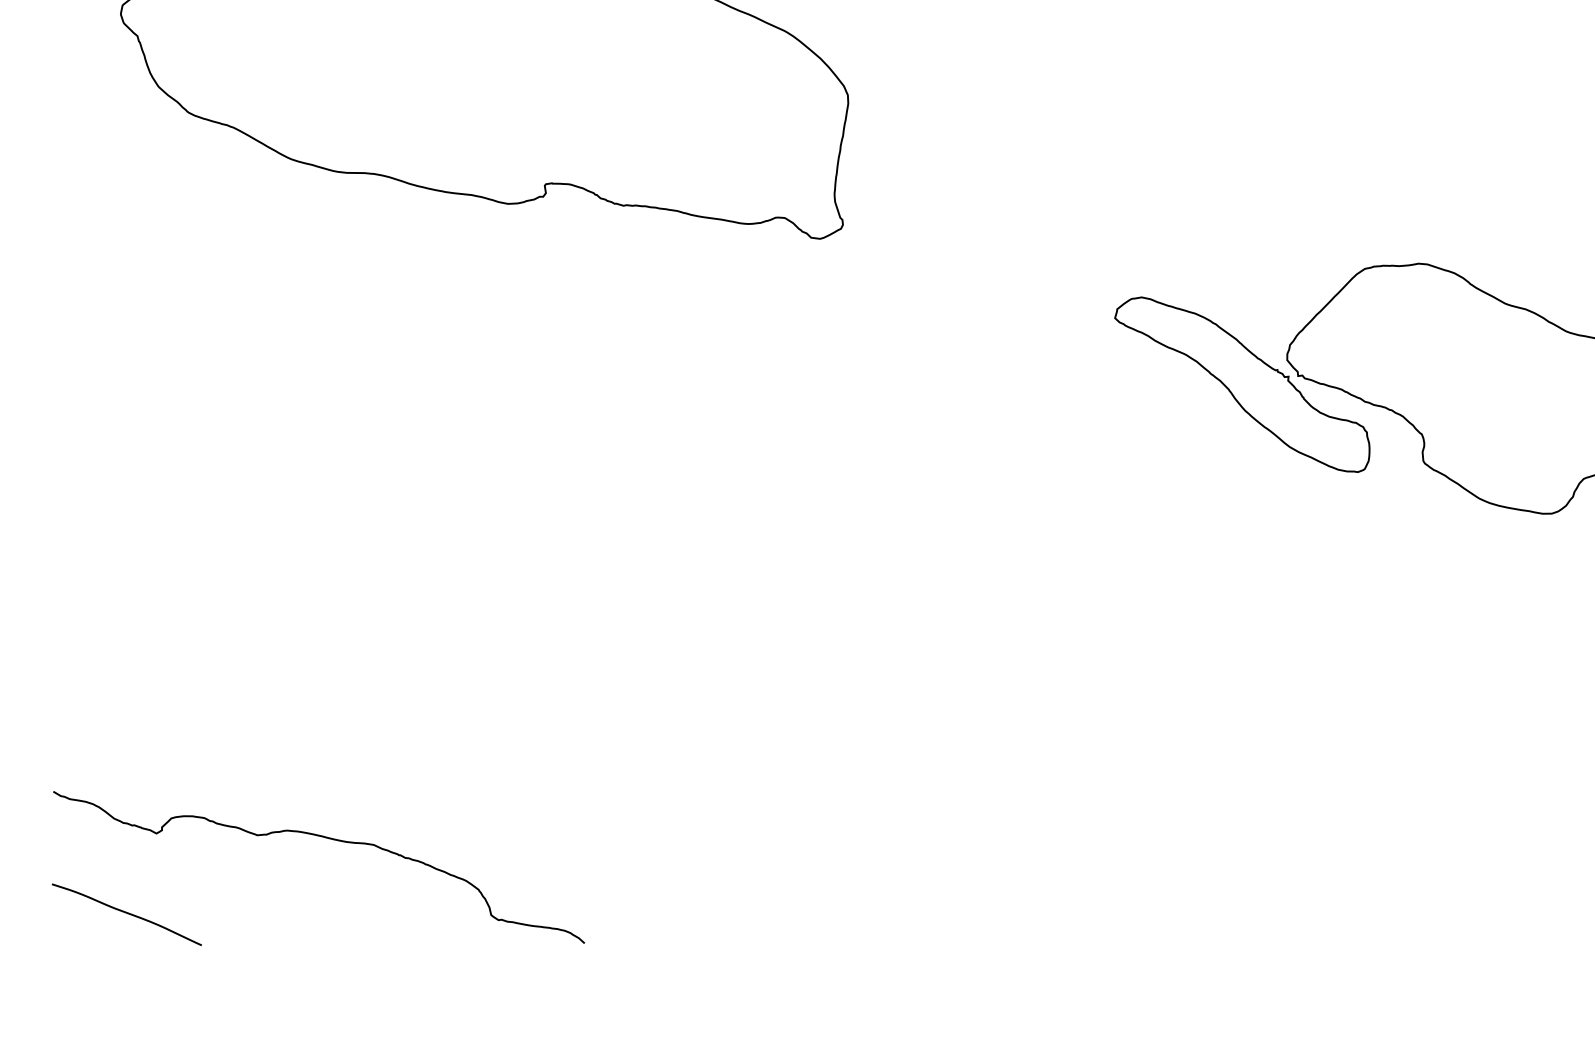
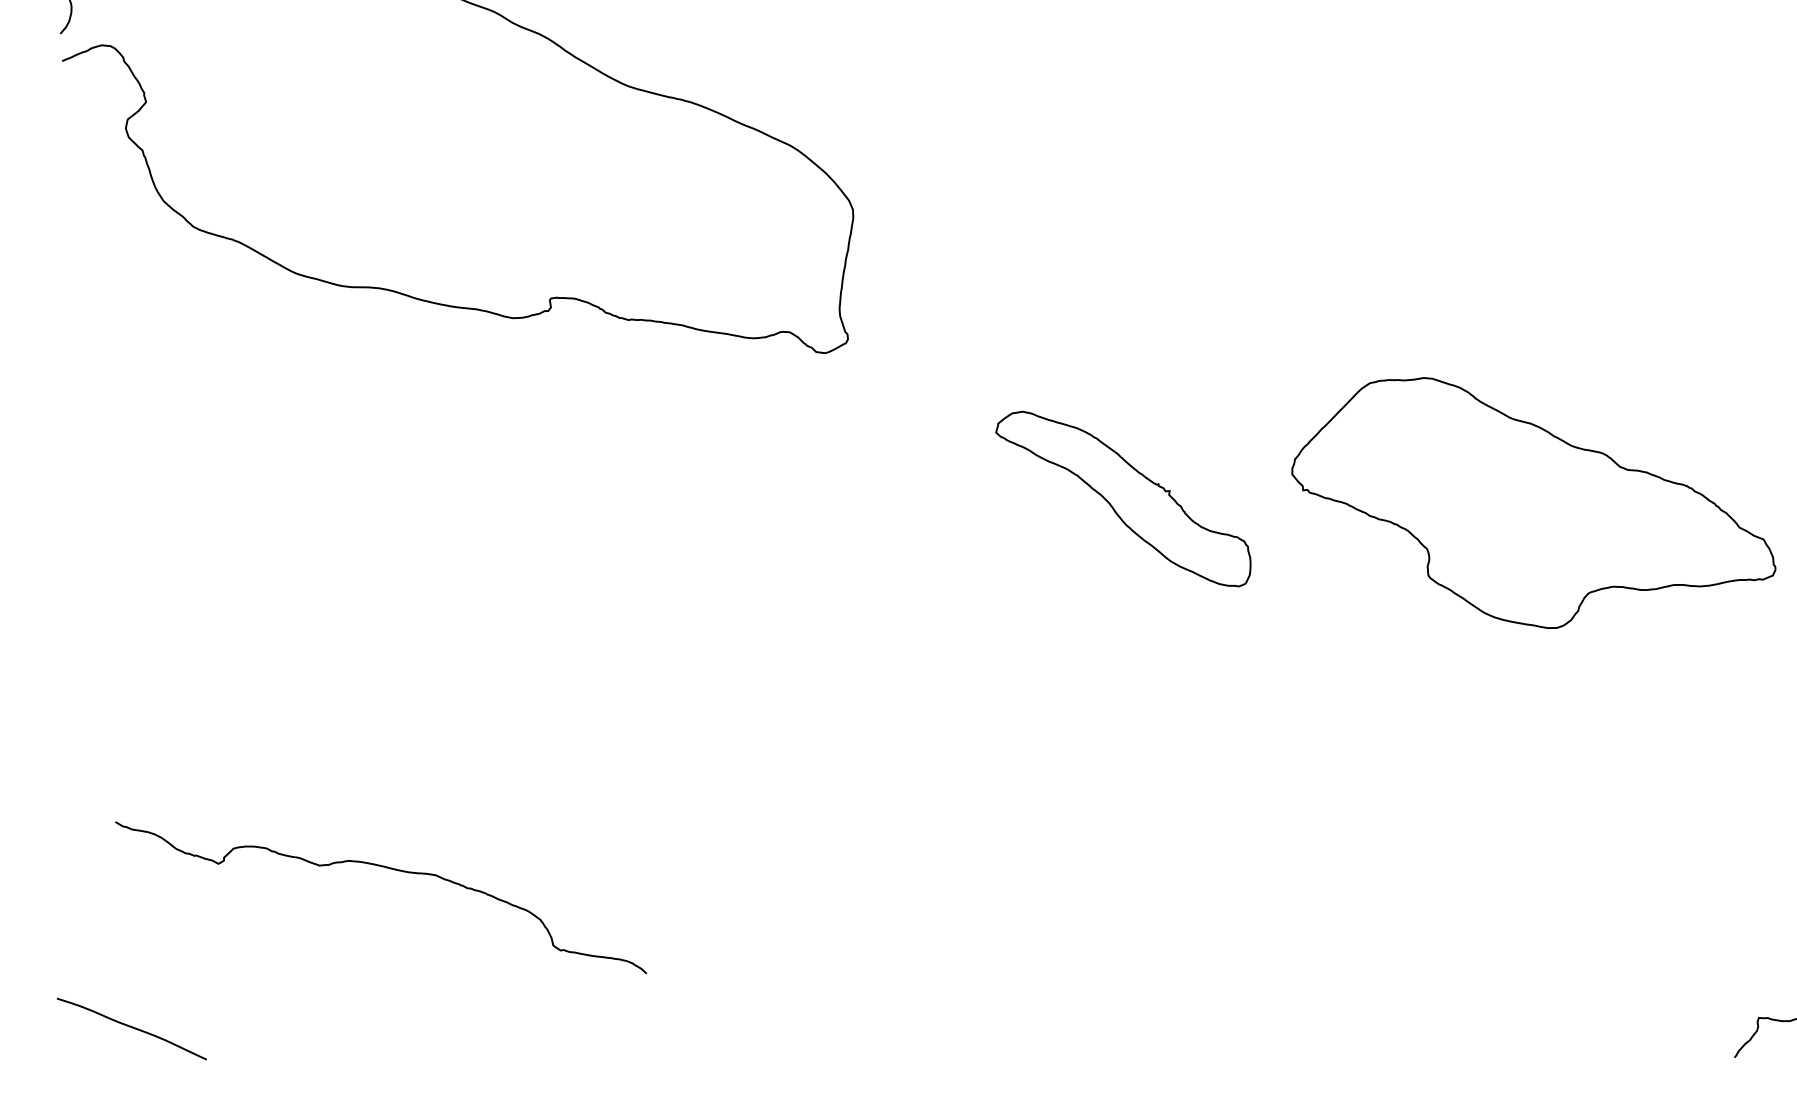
part: (1242, 384) -> (1123, 498), moved
curve: (324, 838) -> (386, 868), moved

